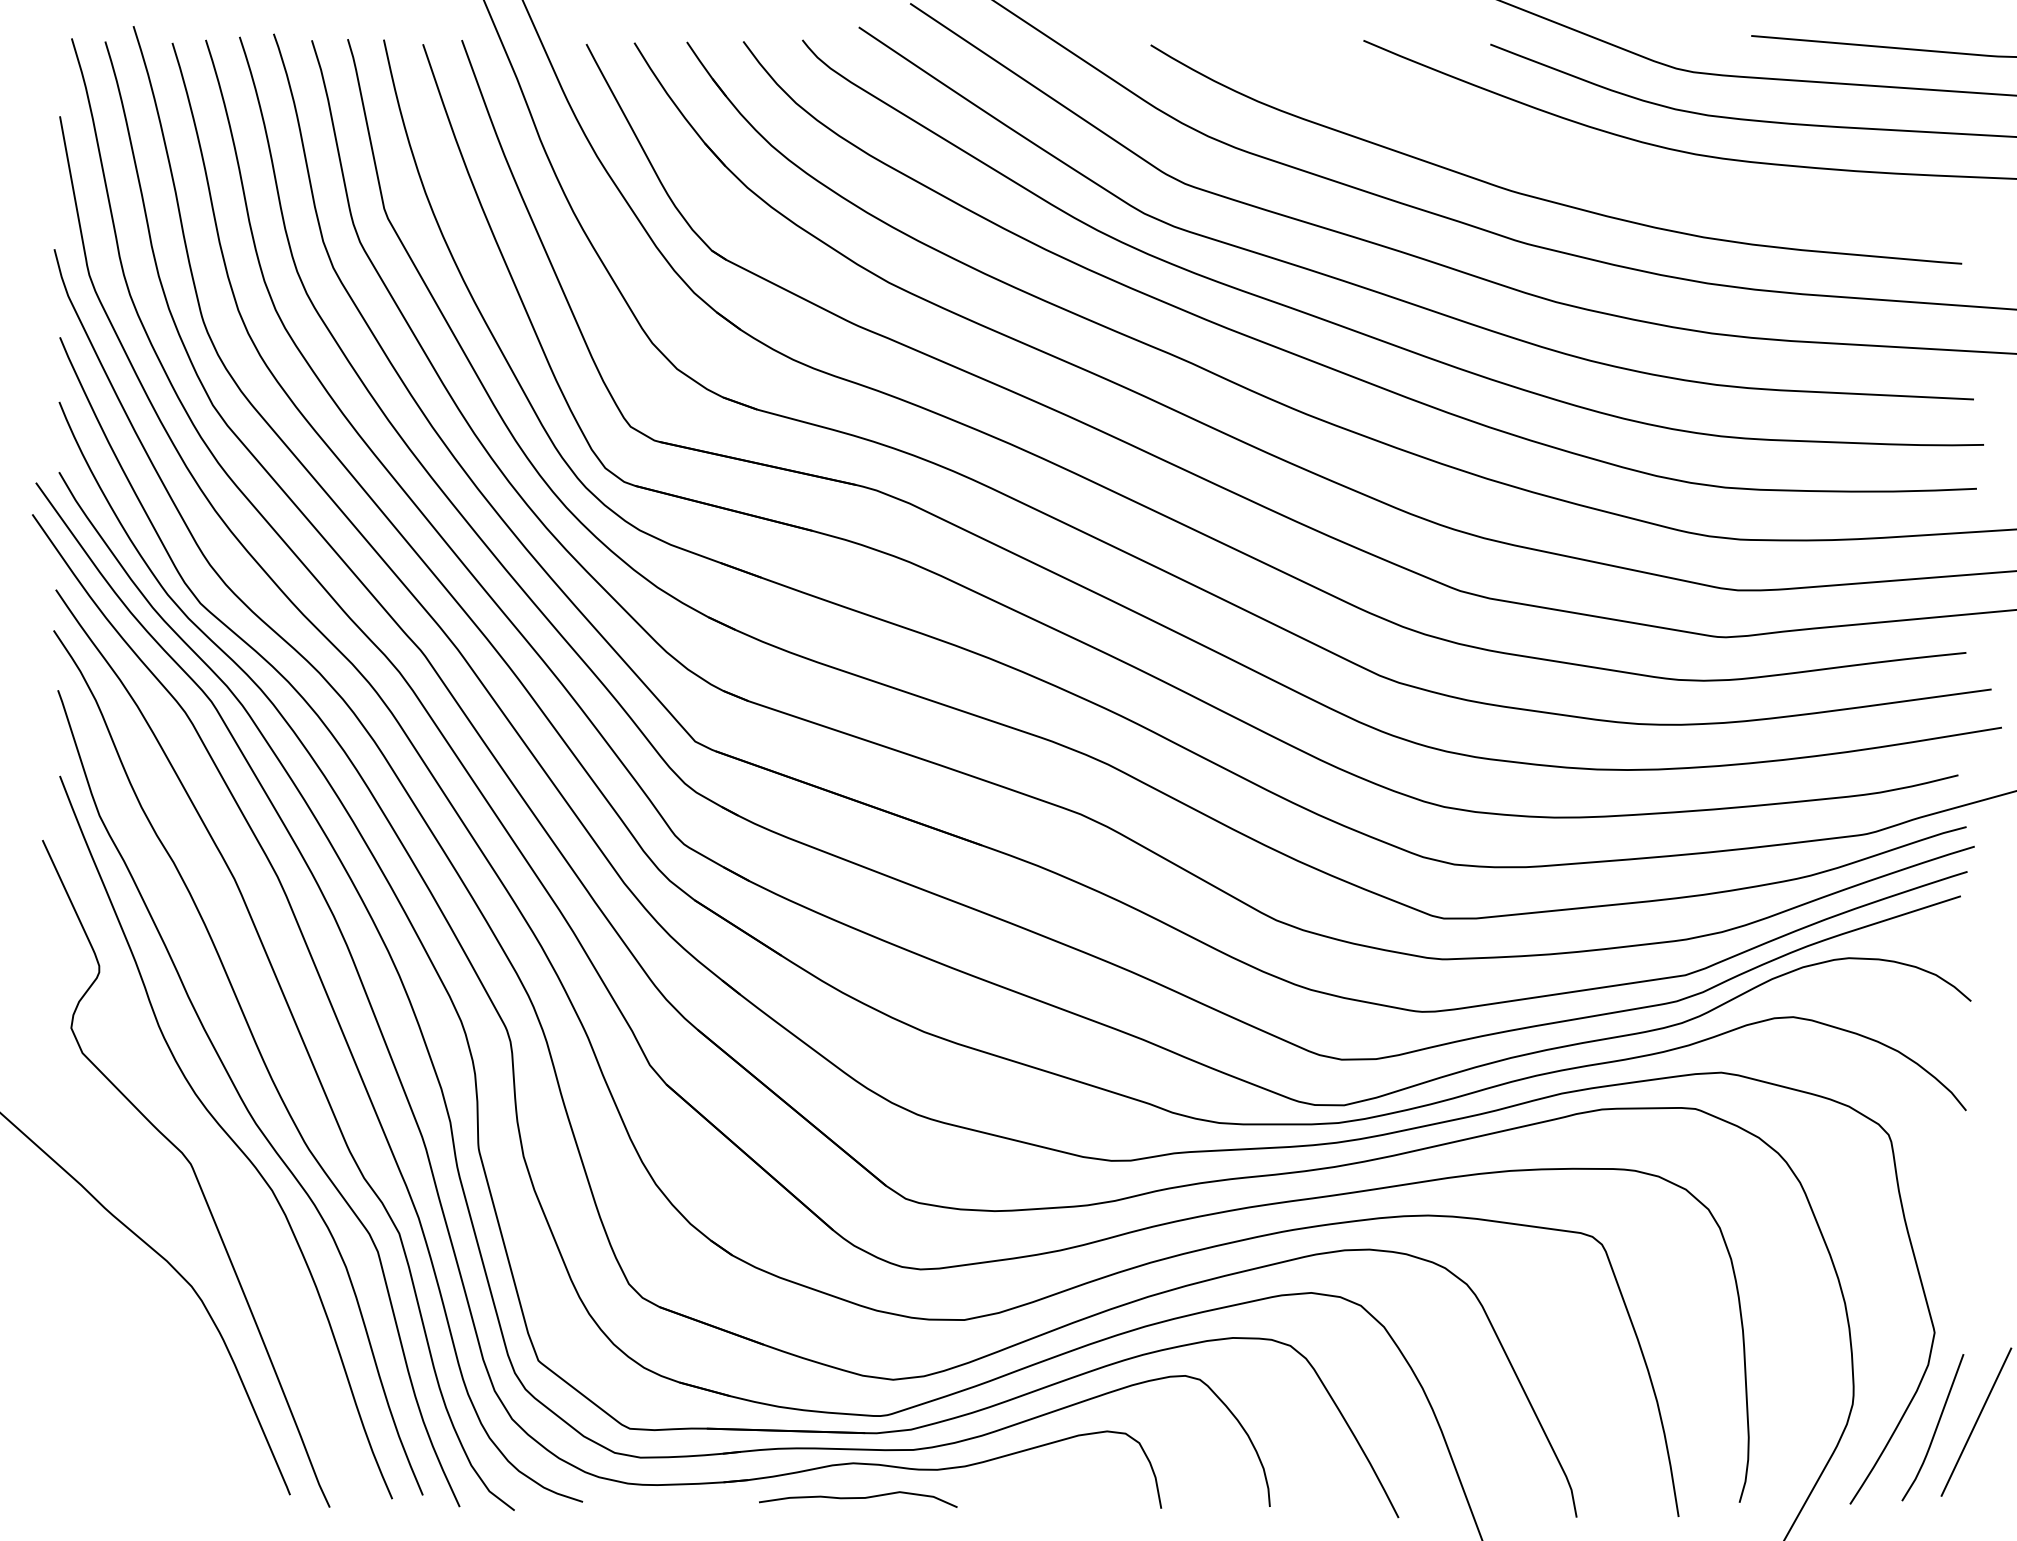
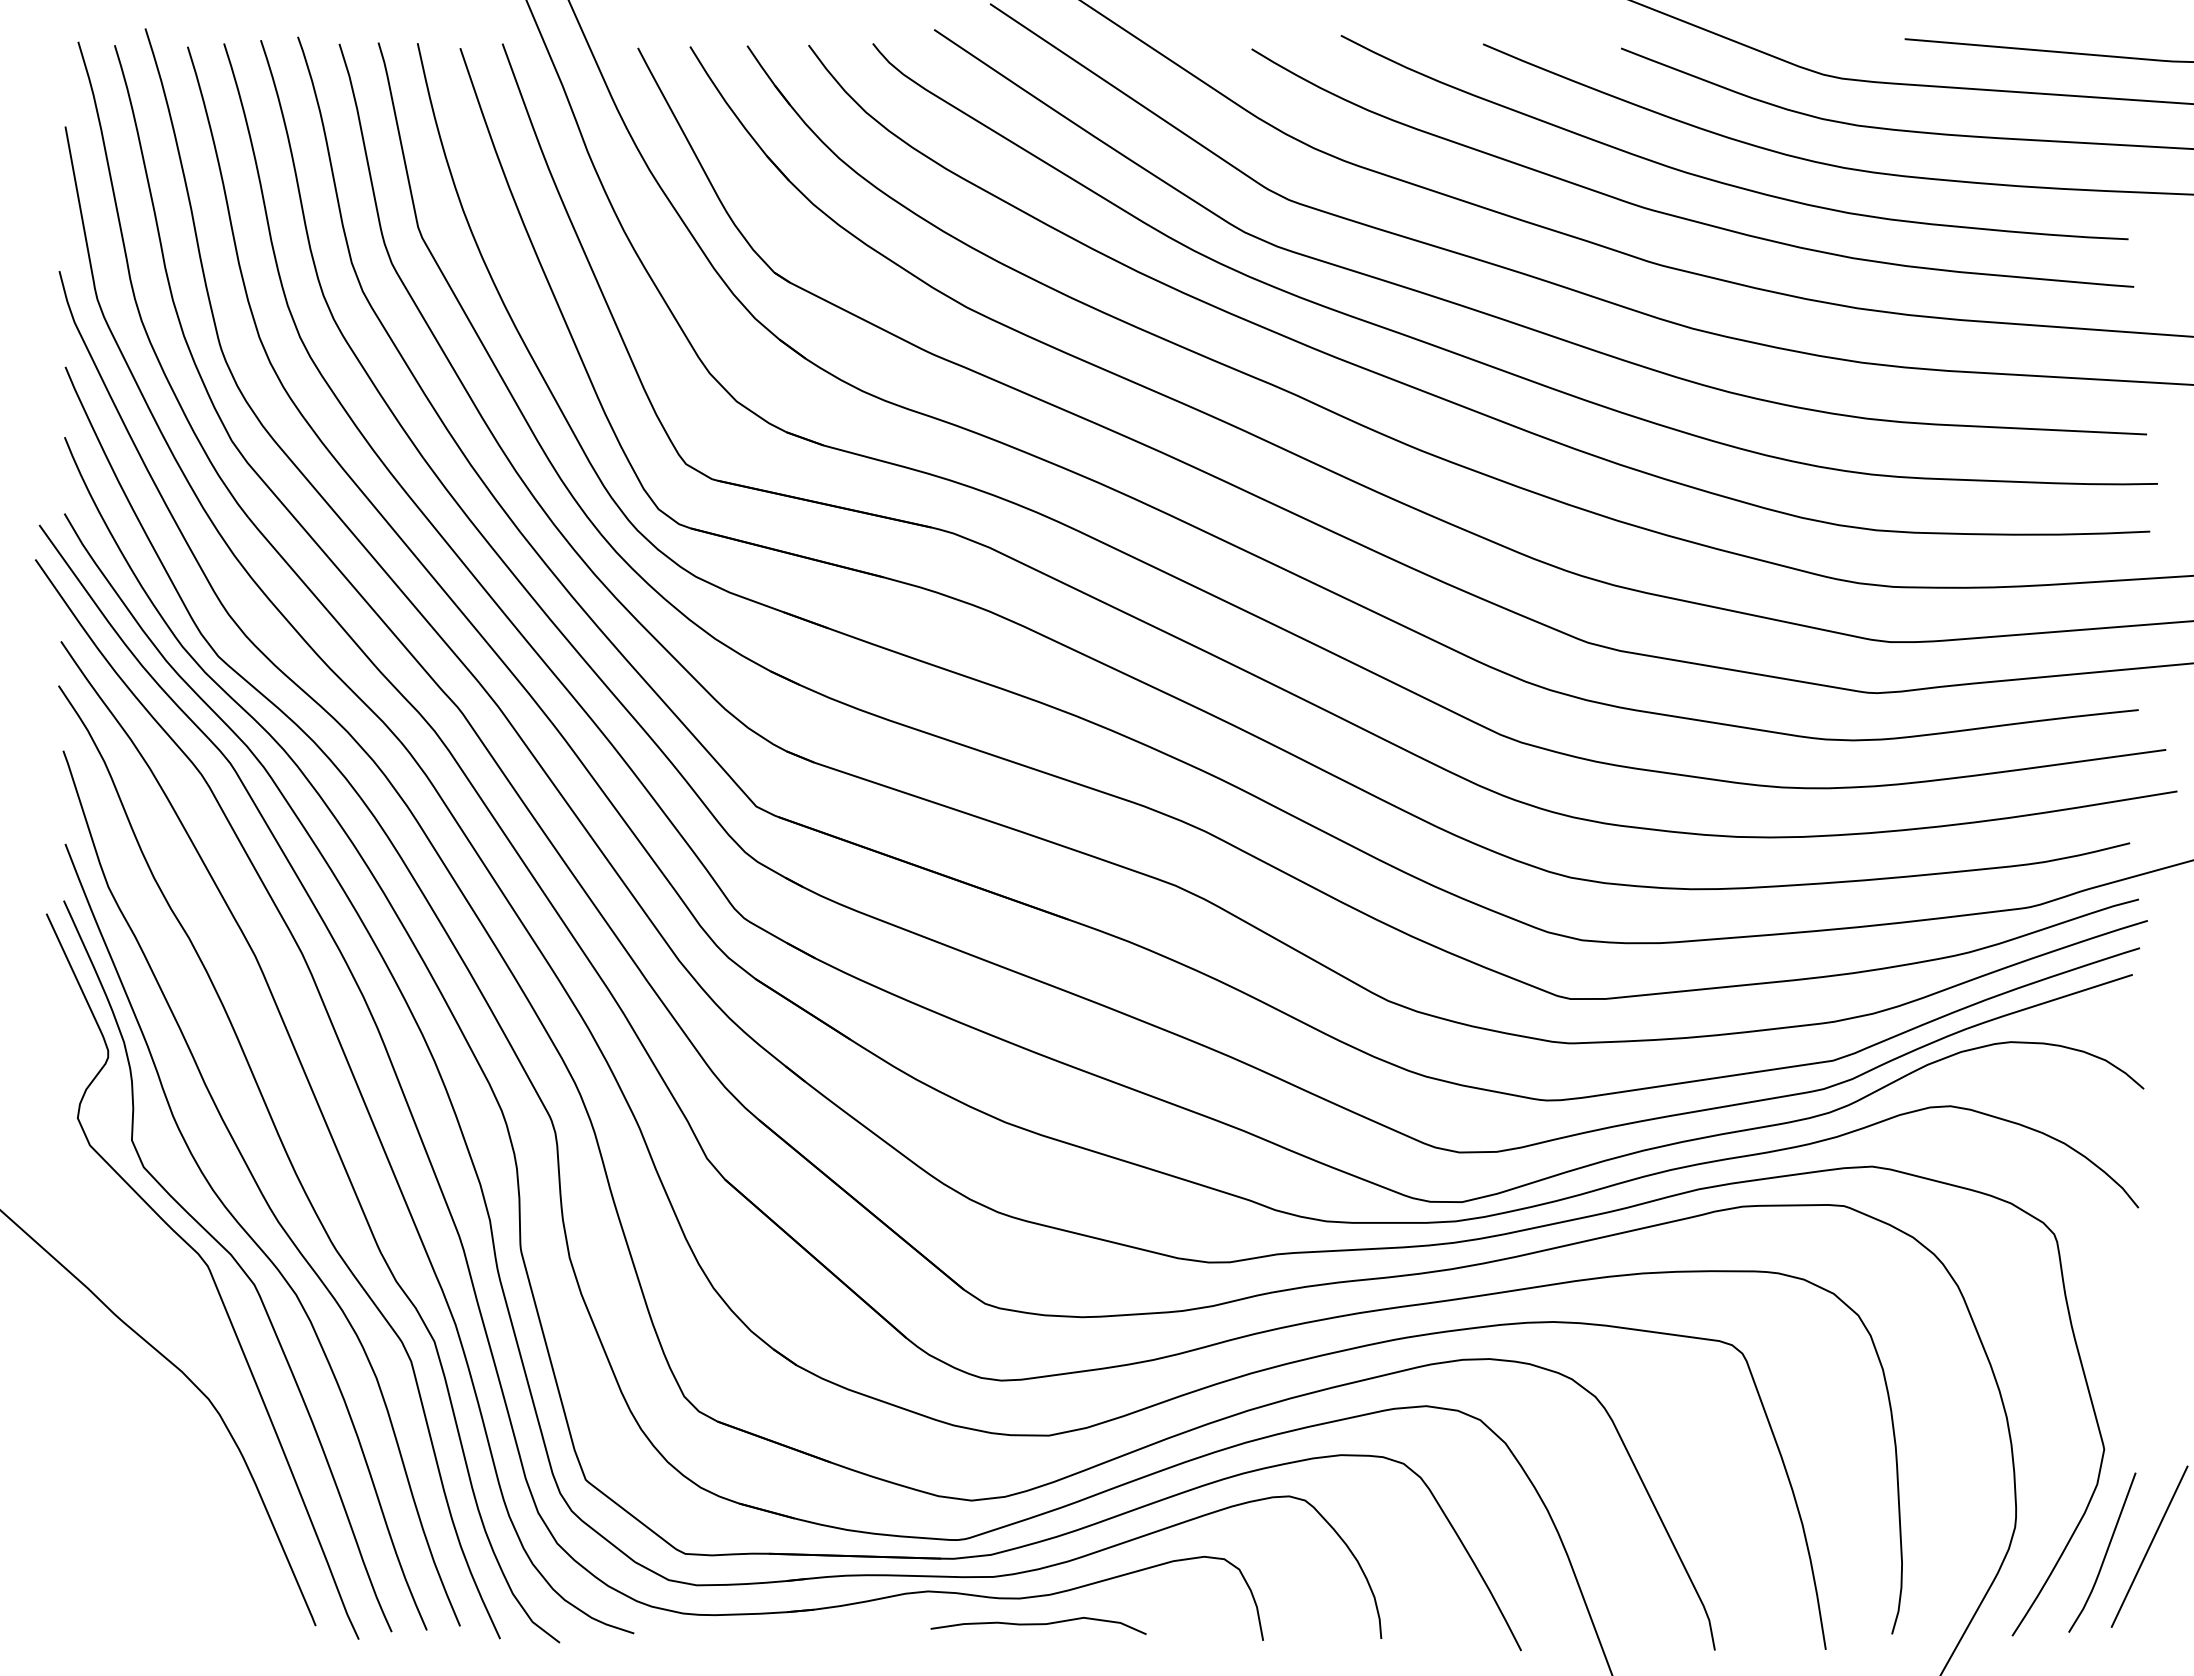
curve: (1582, 166) -> (1721, 181), added
curve: (216, 1160) -> (235, 1262), added
curve: (858, 1499) -> (1038, 1625), moved

